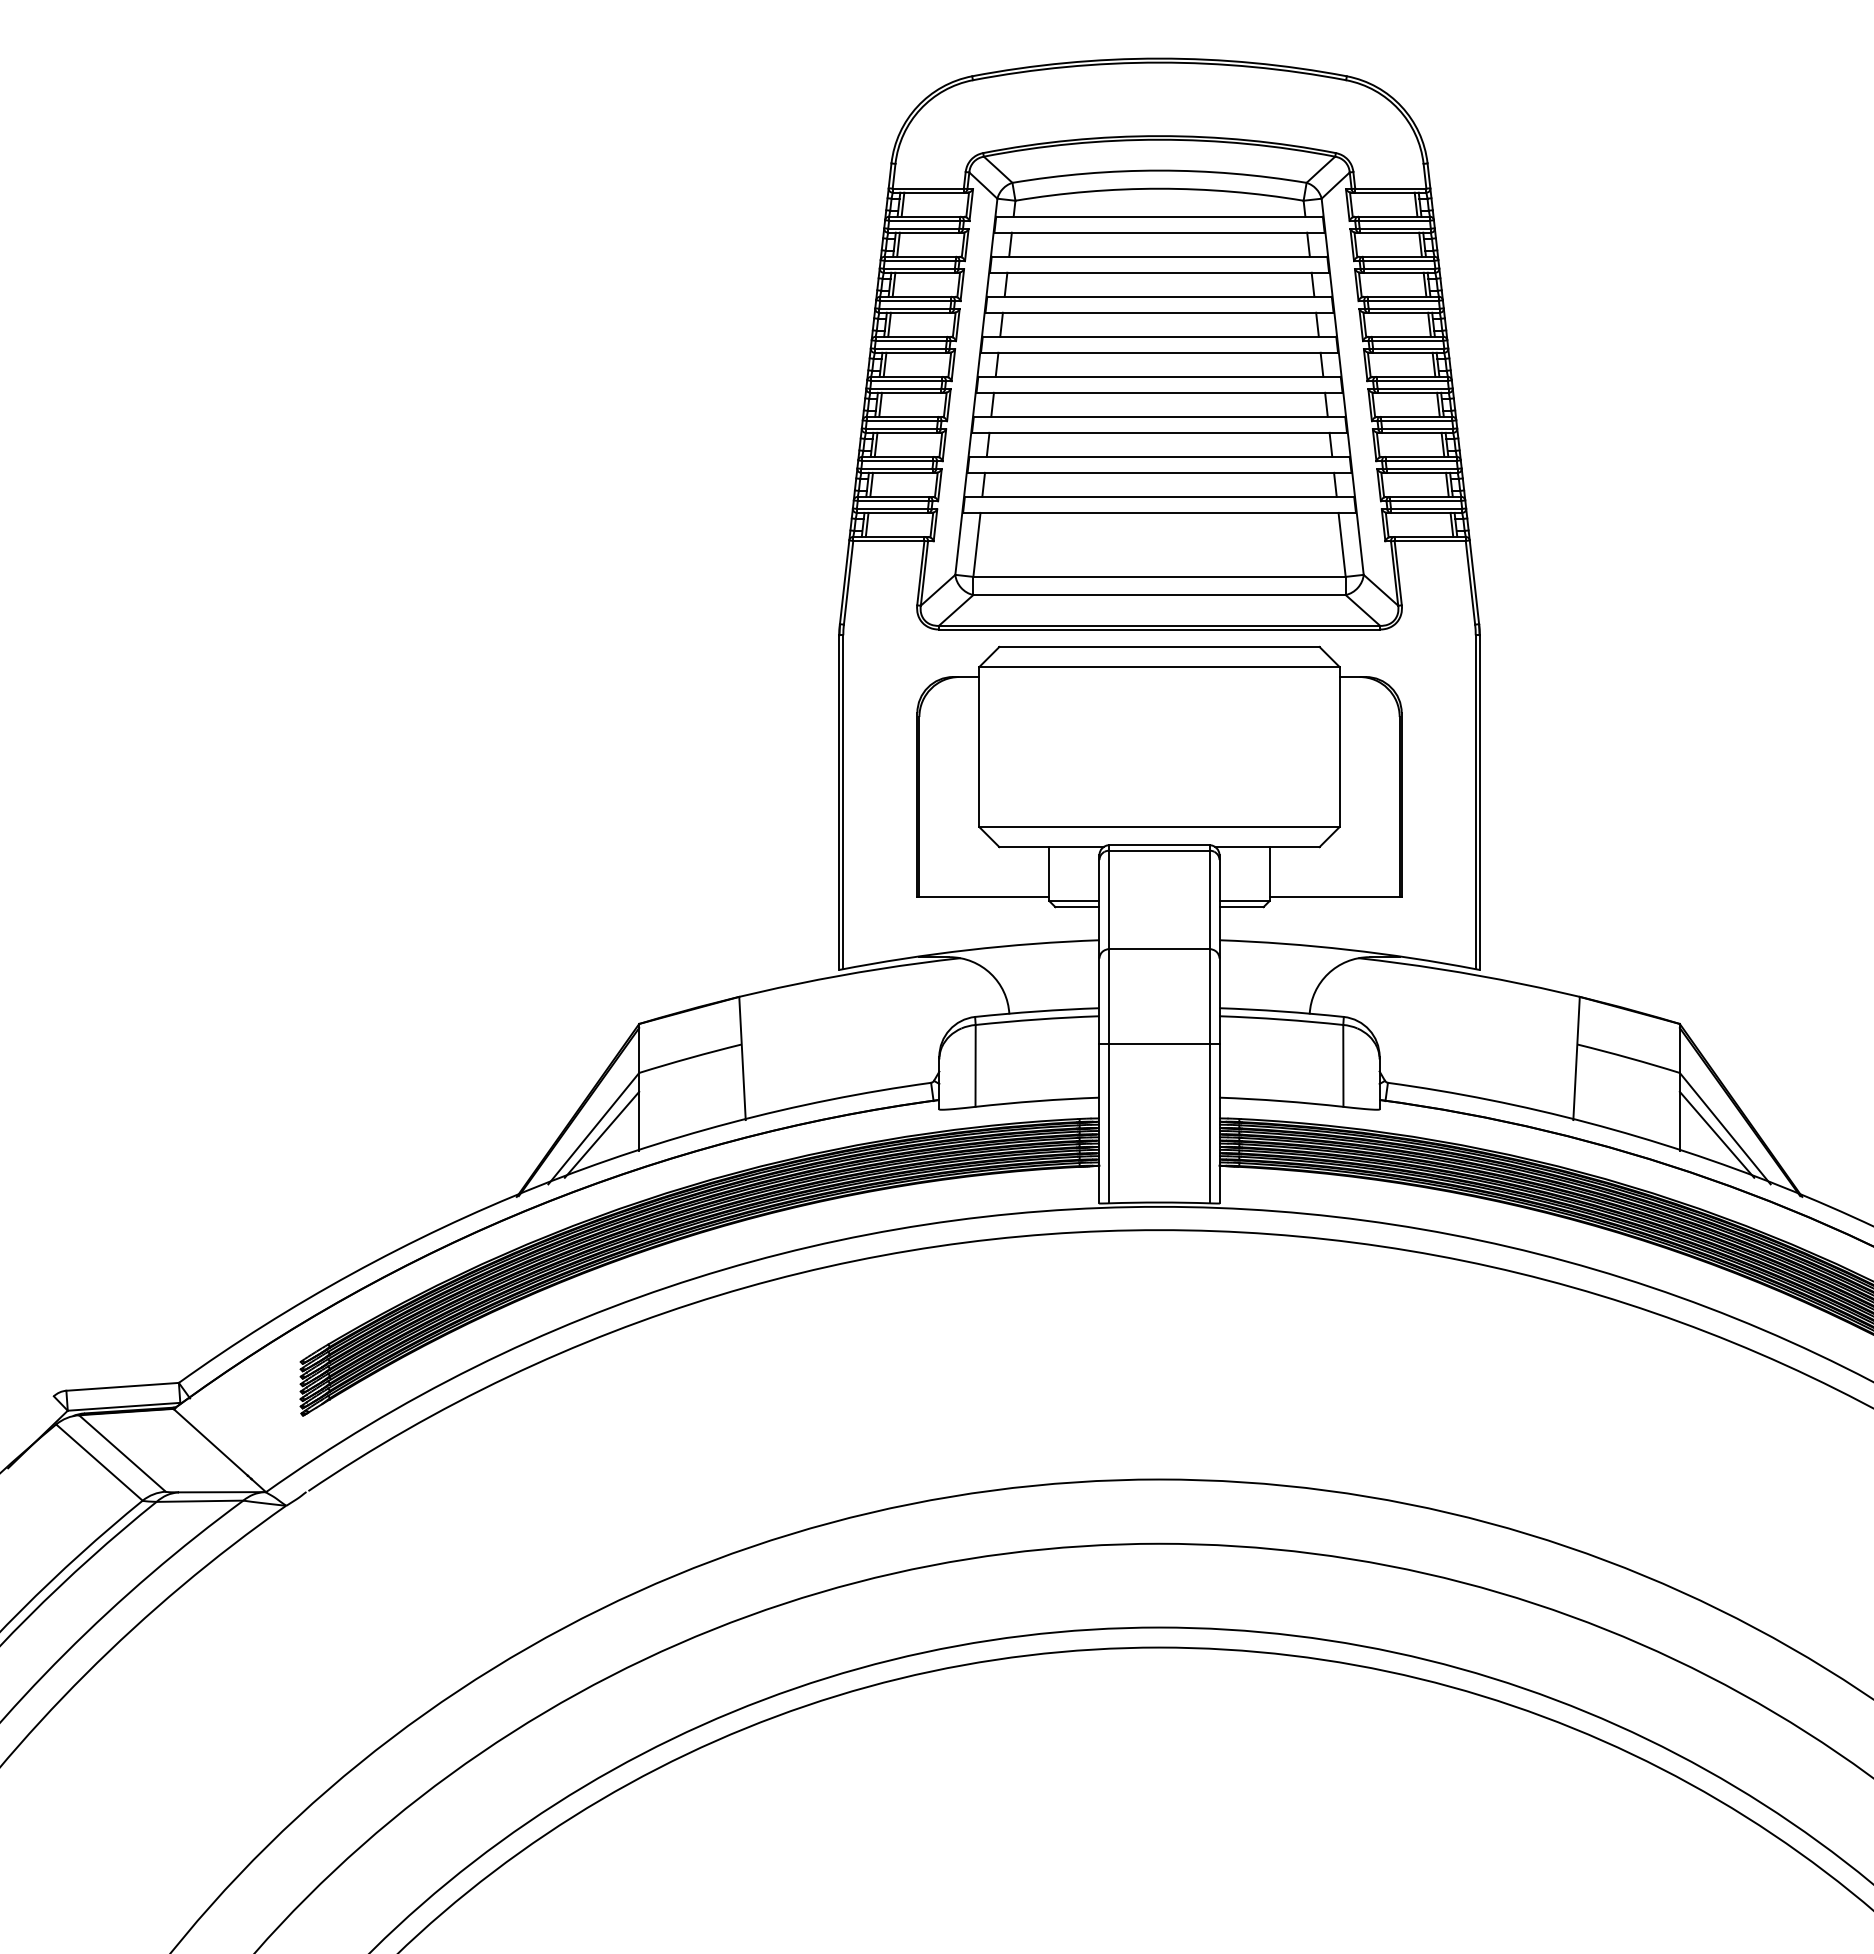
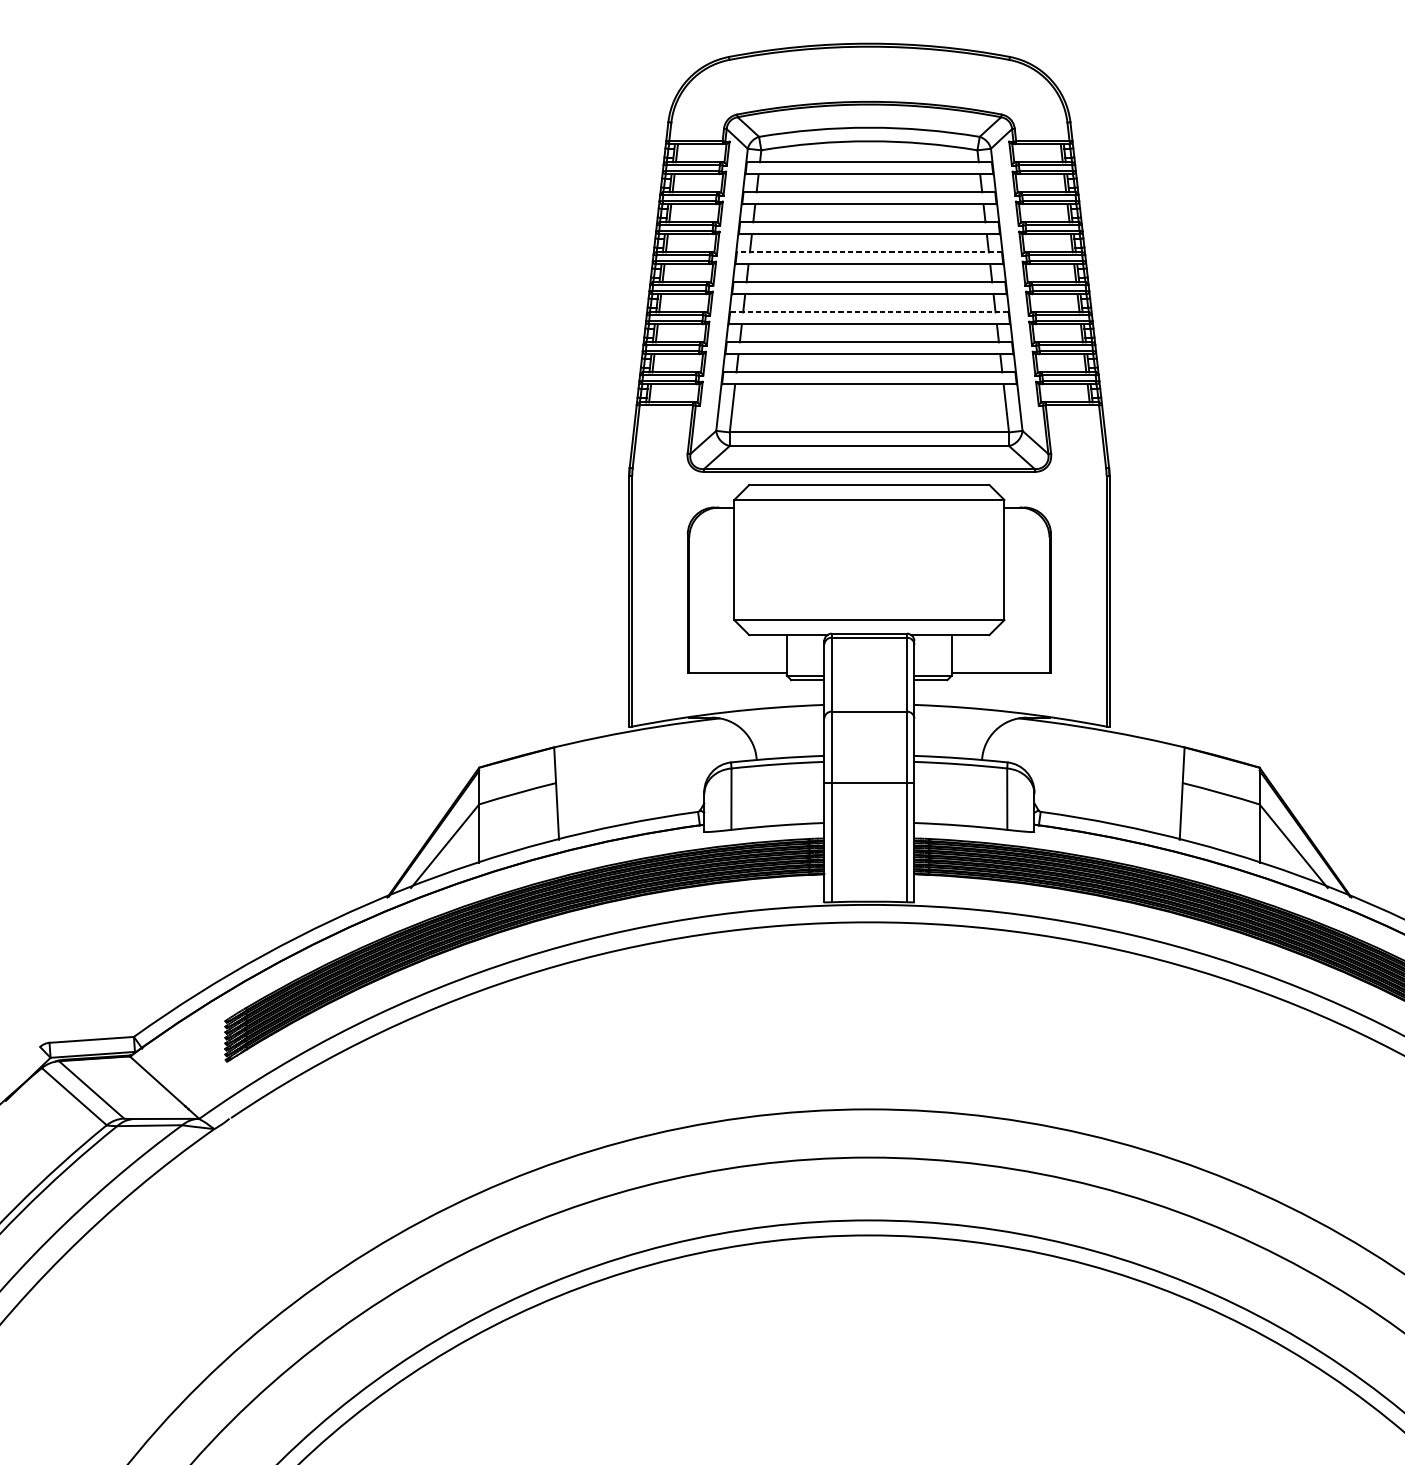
line: (1159, 336) -> (869, 252), solid -> dashed
line: (1159, 416) -> (869, 312), solid -> dashed
line: (601, 1134) -> (450, 850), removed
line: (1716, 1134) -> (1287, 850), removed

